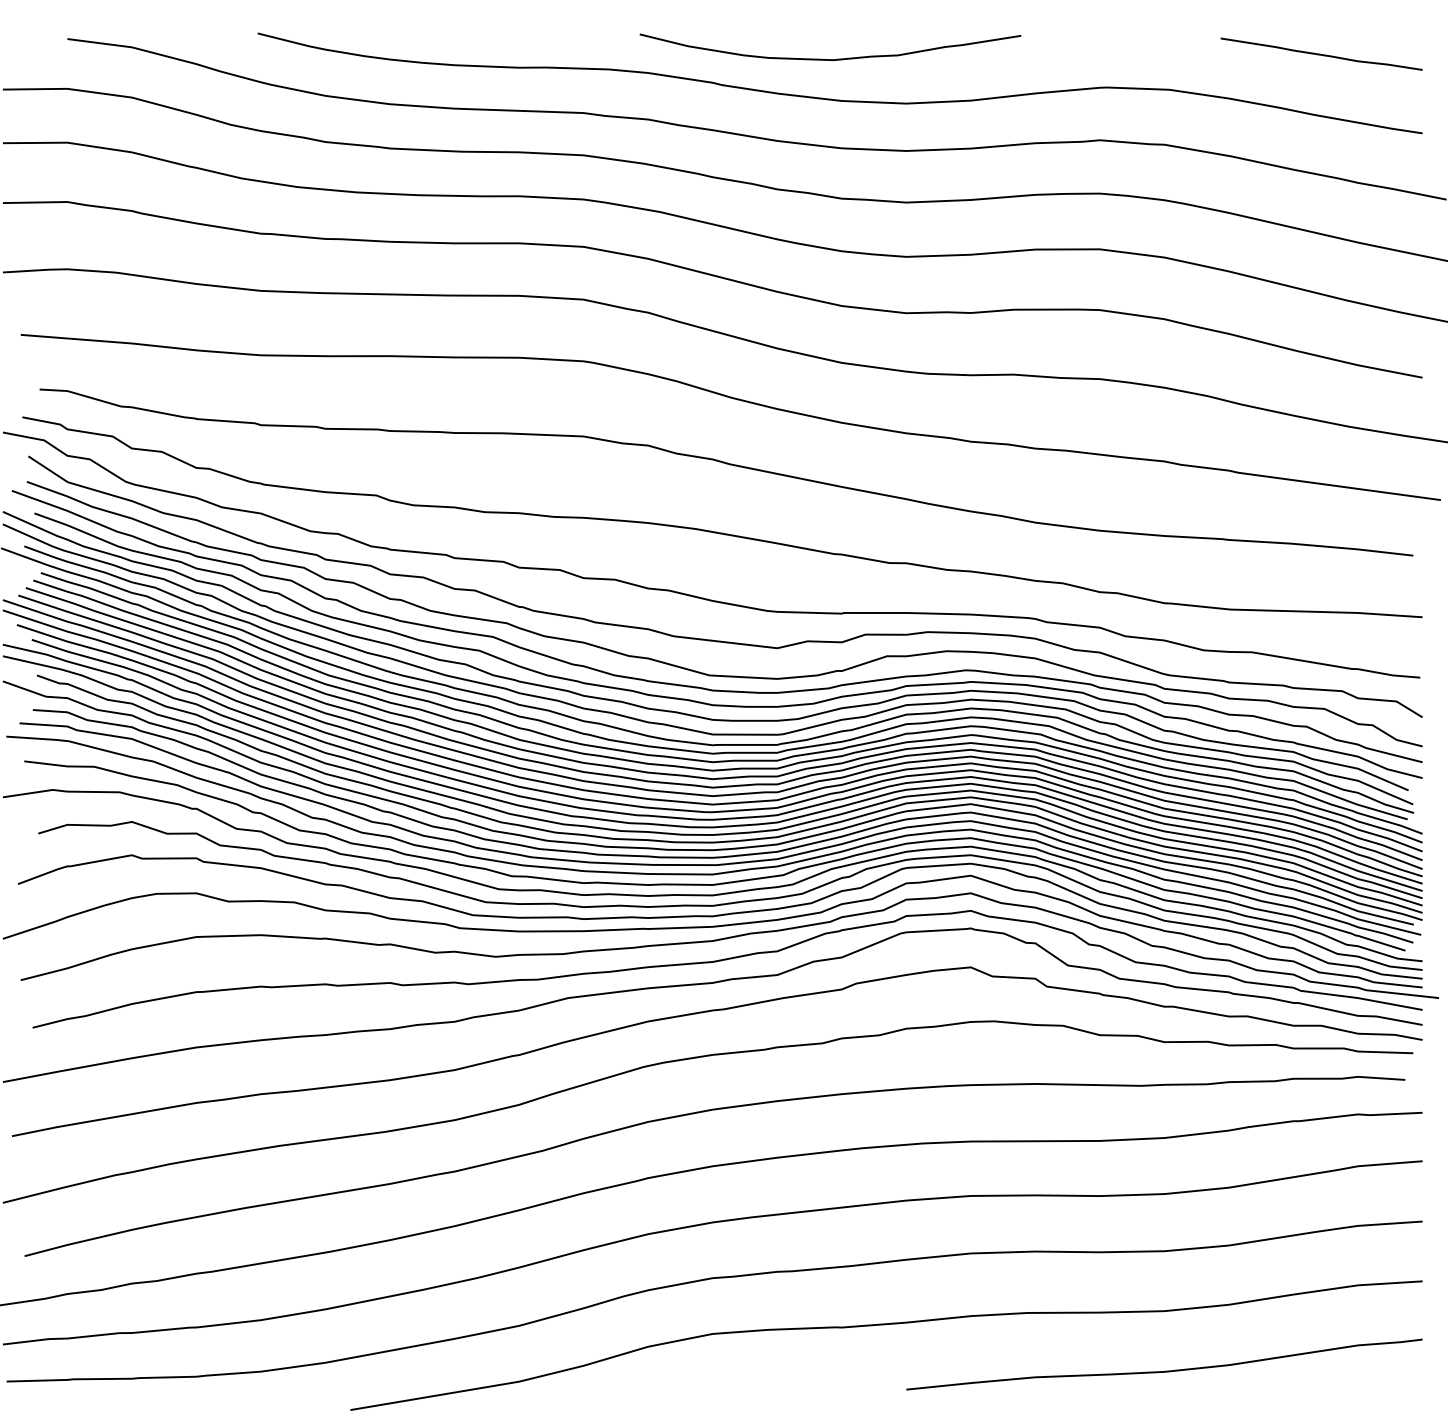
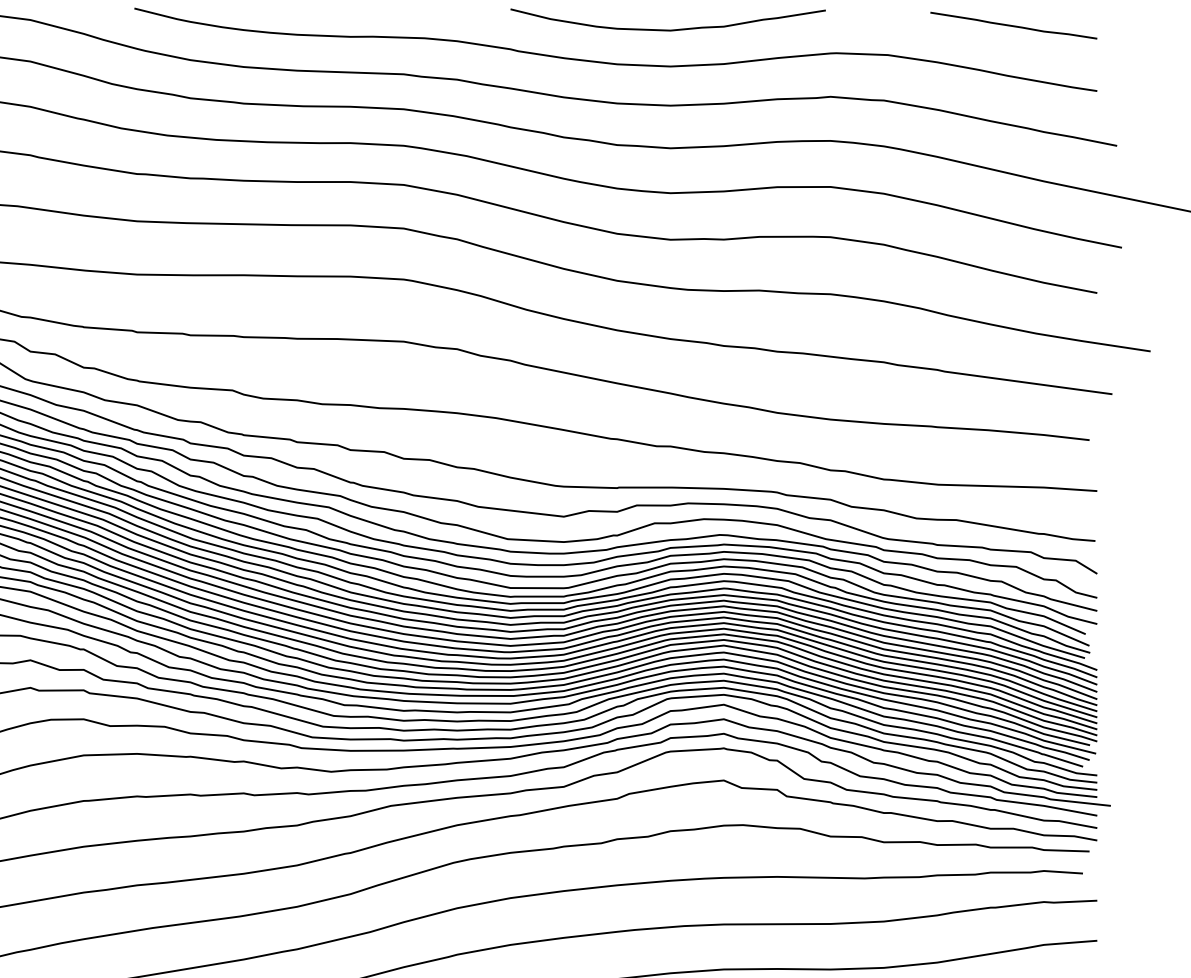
curve: (830, 59) -> (668, 30), moved

